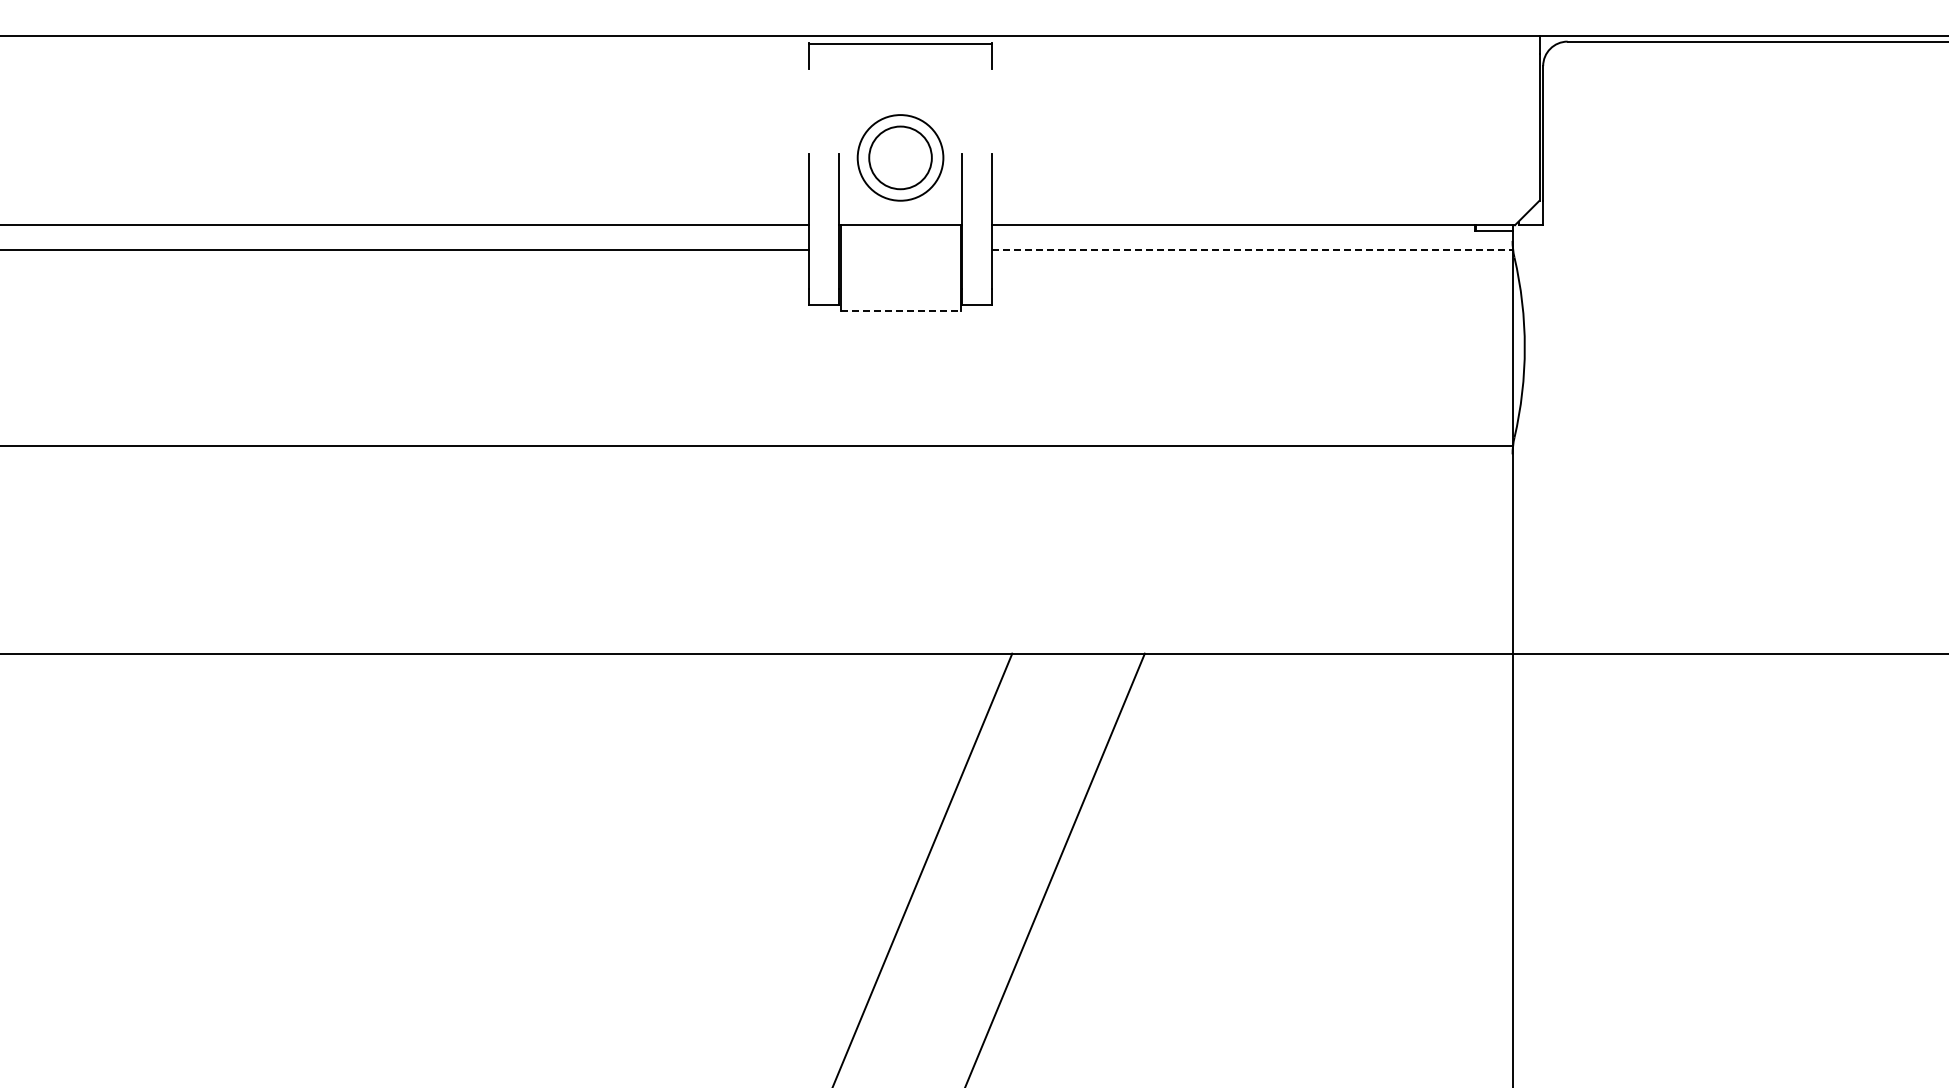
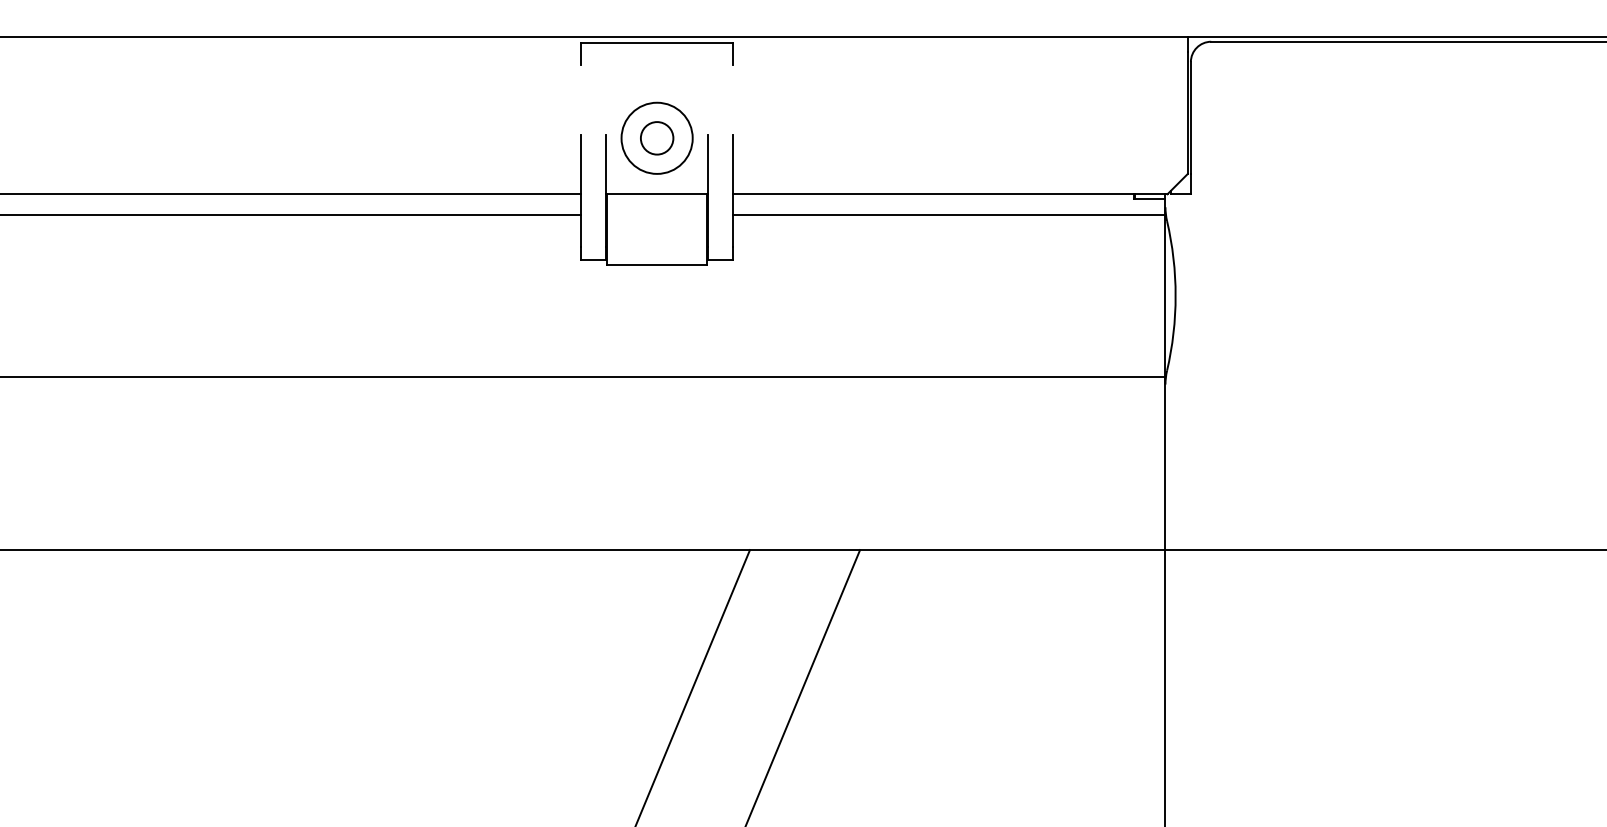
circle: (900, 157) -> (657, 137), size x0.62
line: (1252, 249) -> (949, 214), dashed -> solid
line: (900, 310) -> (657, 265), dashed -> solid

